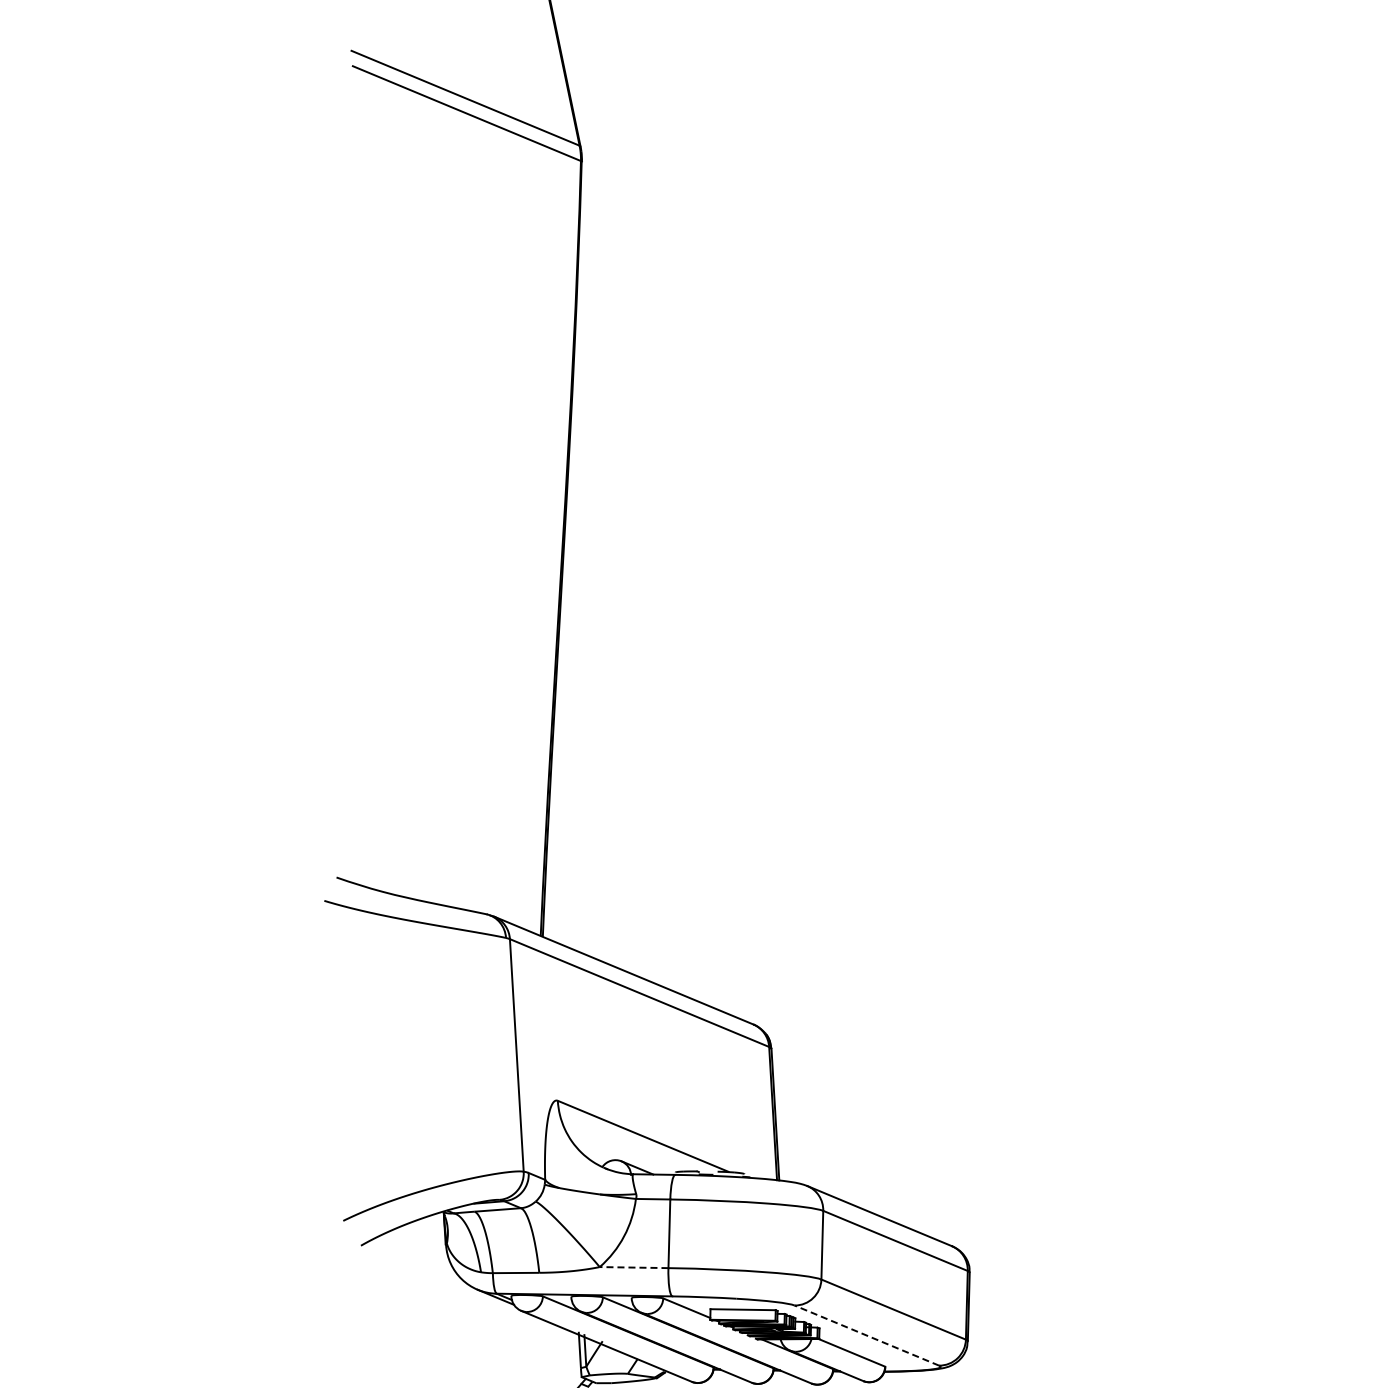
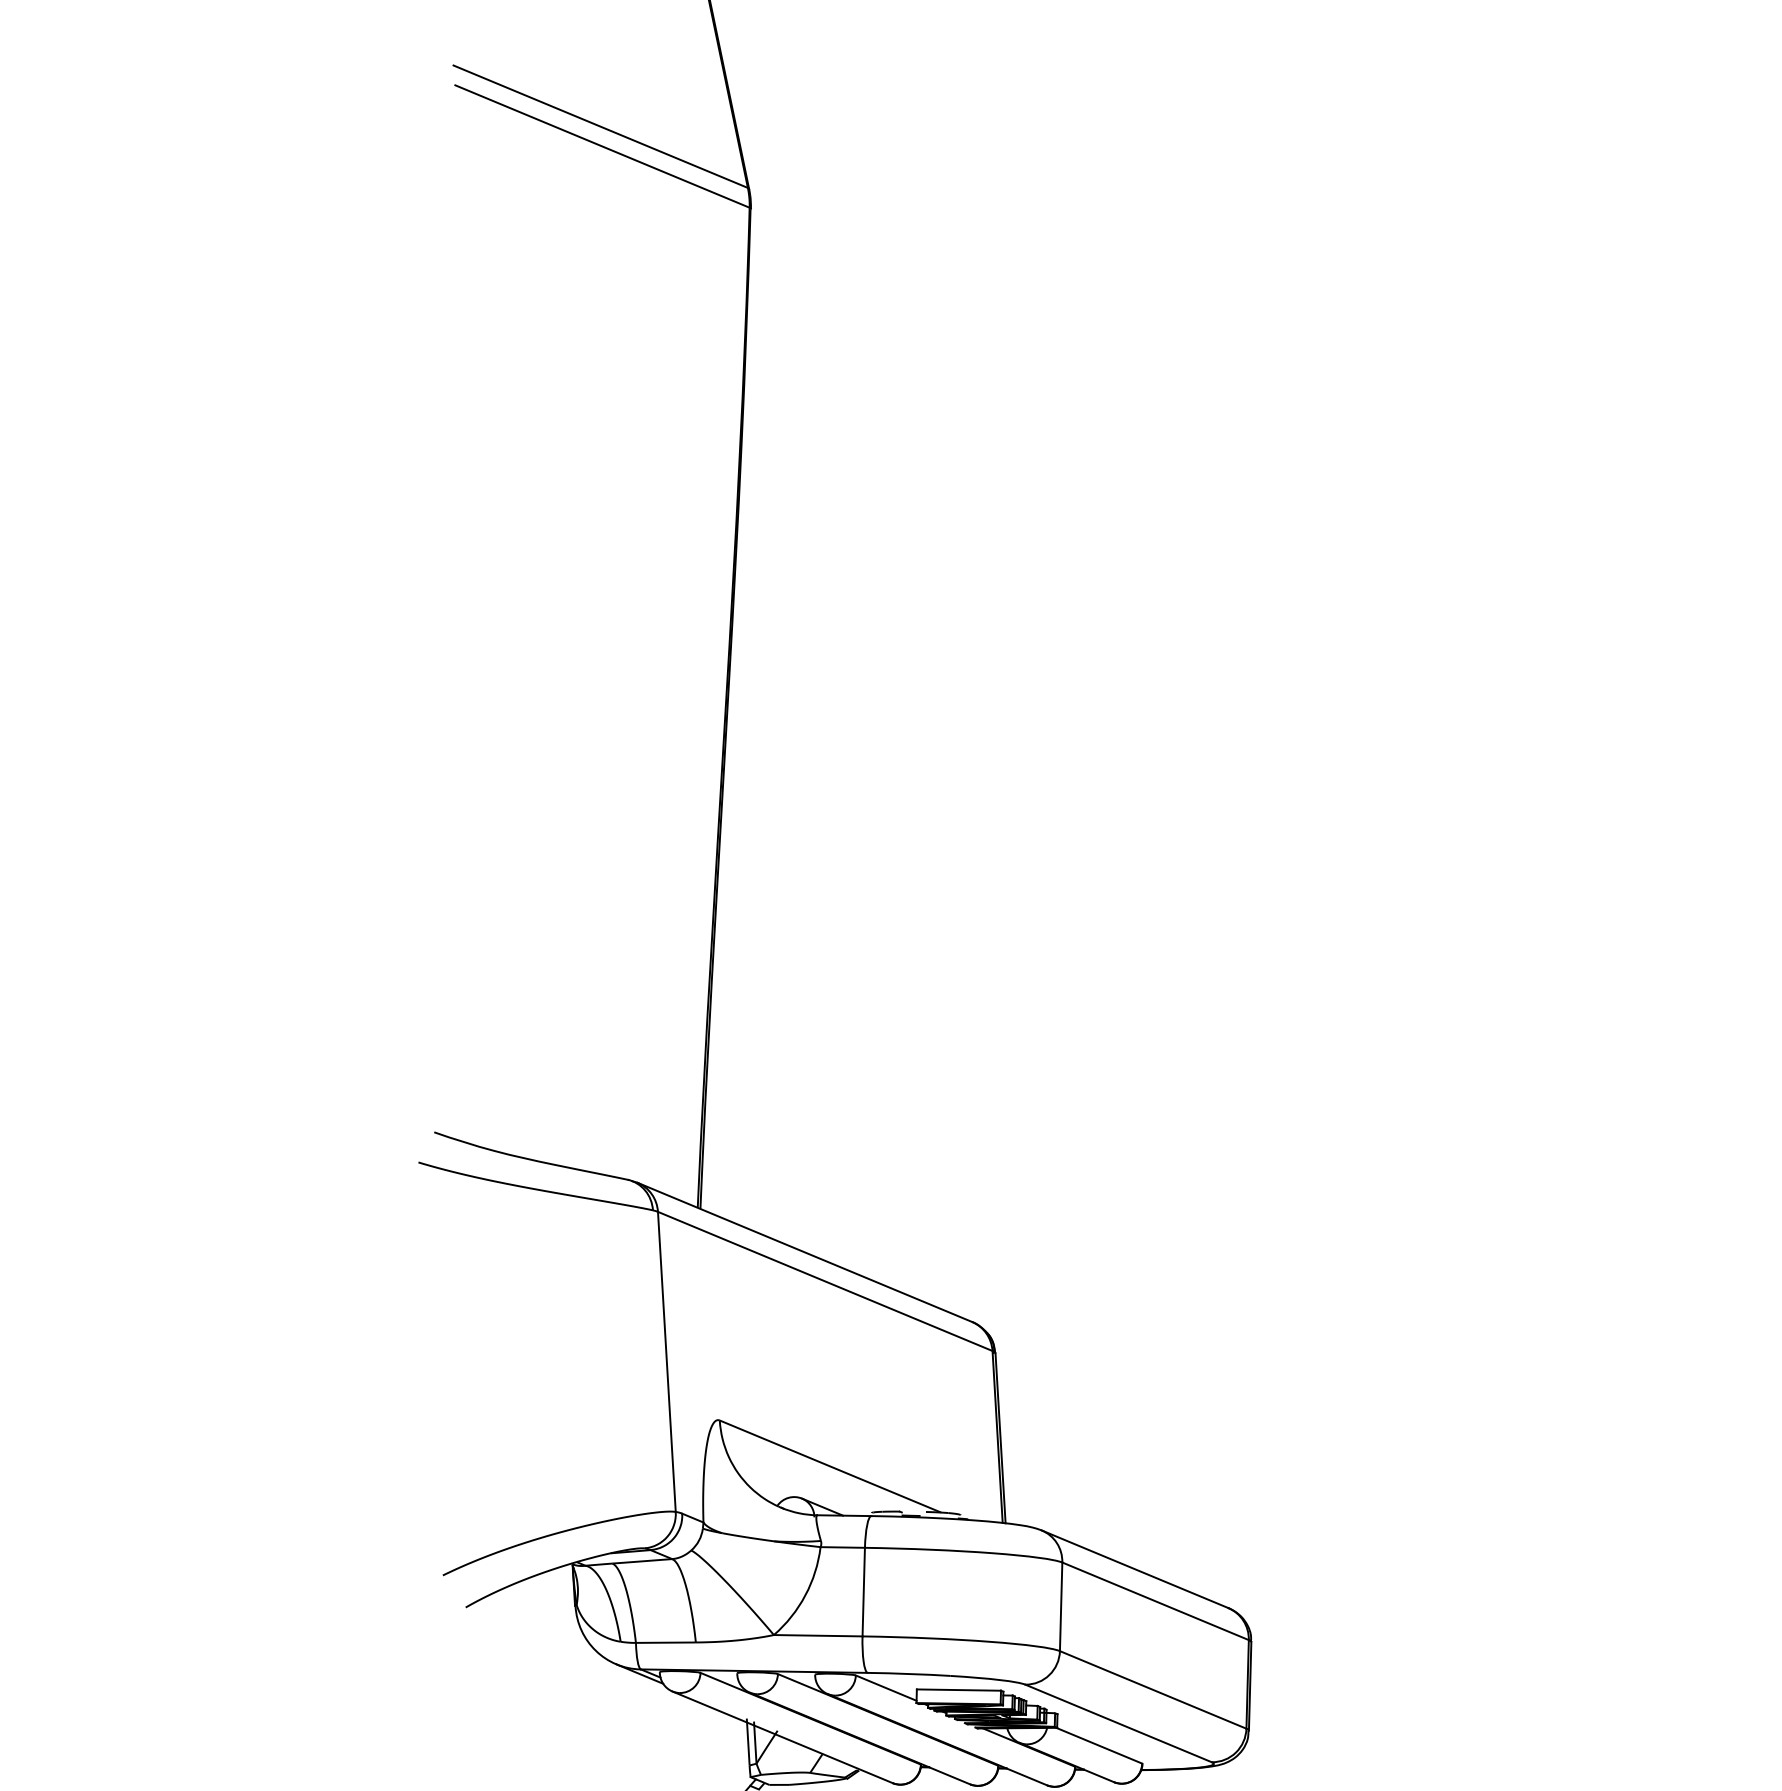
line: (633, 1267) -> (817, 1635), dashed -> solid
line: (866, 1335) -> (1118, 1723), dashed -> solid

